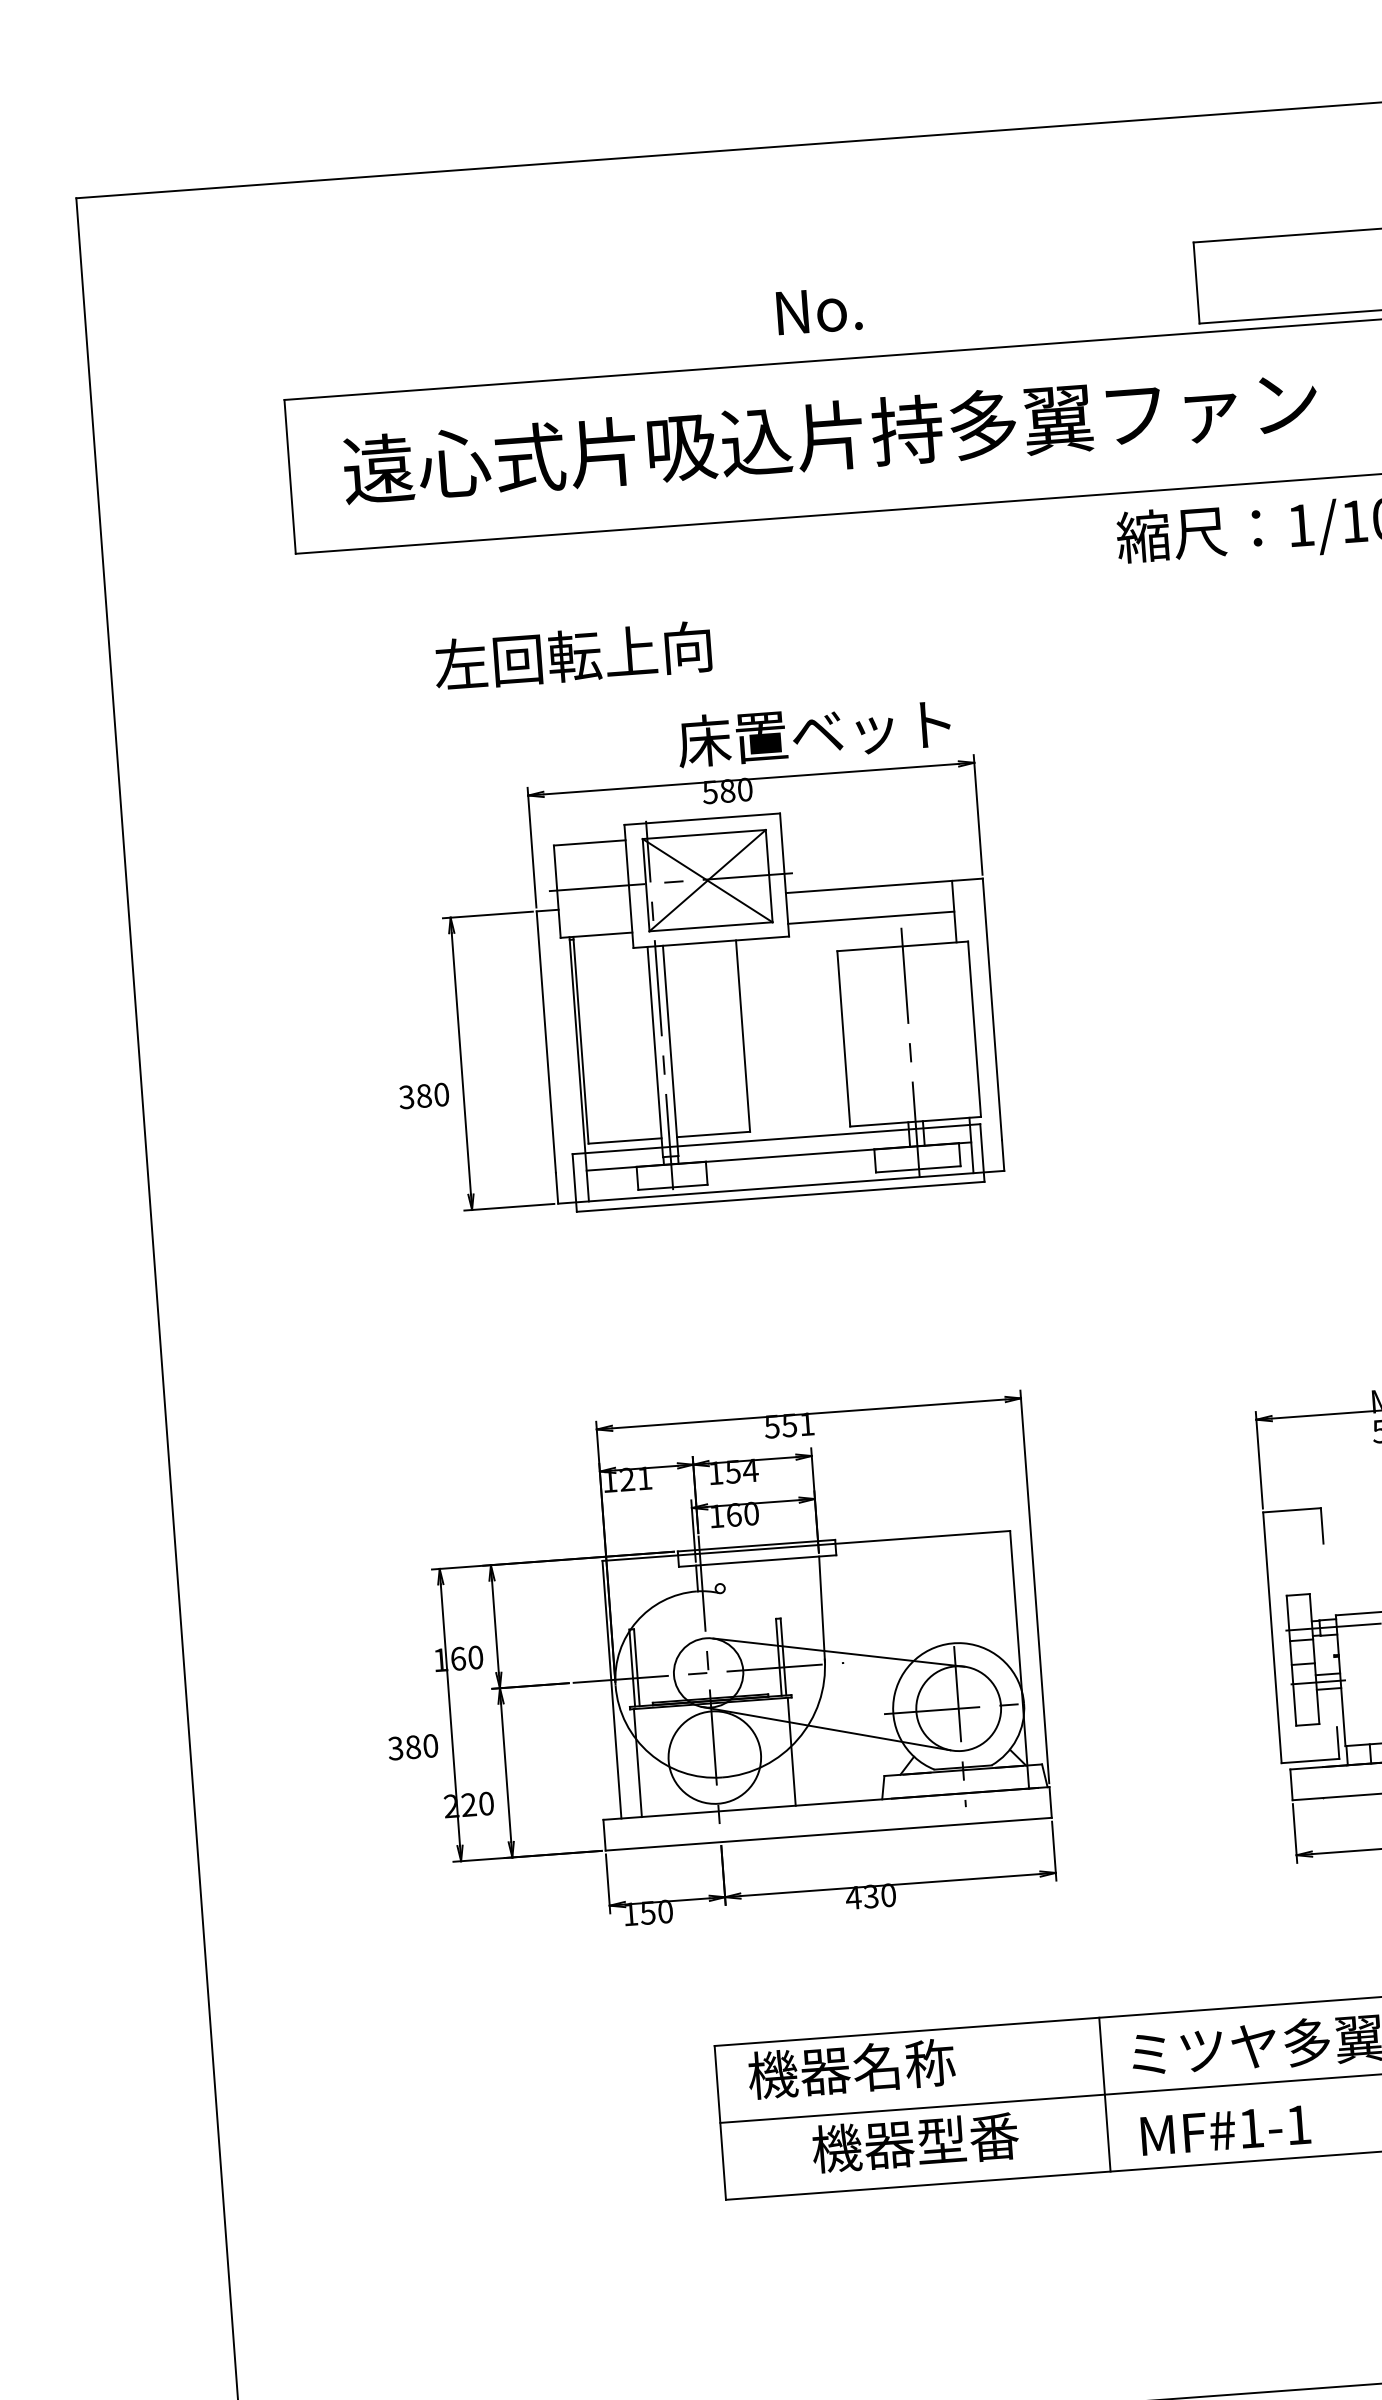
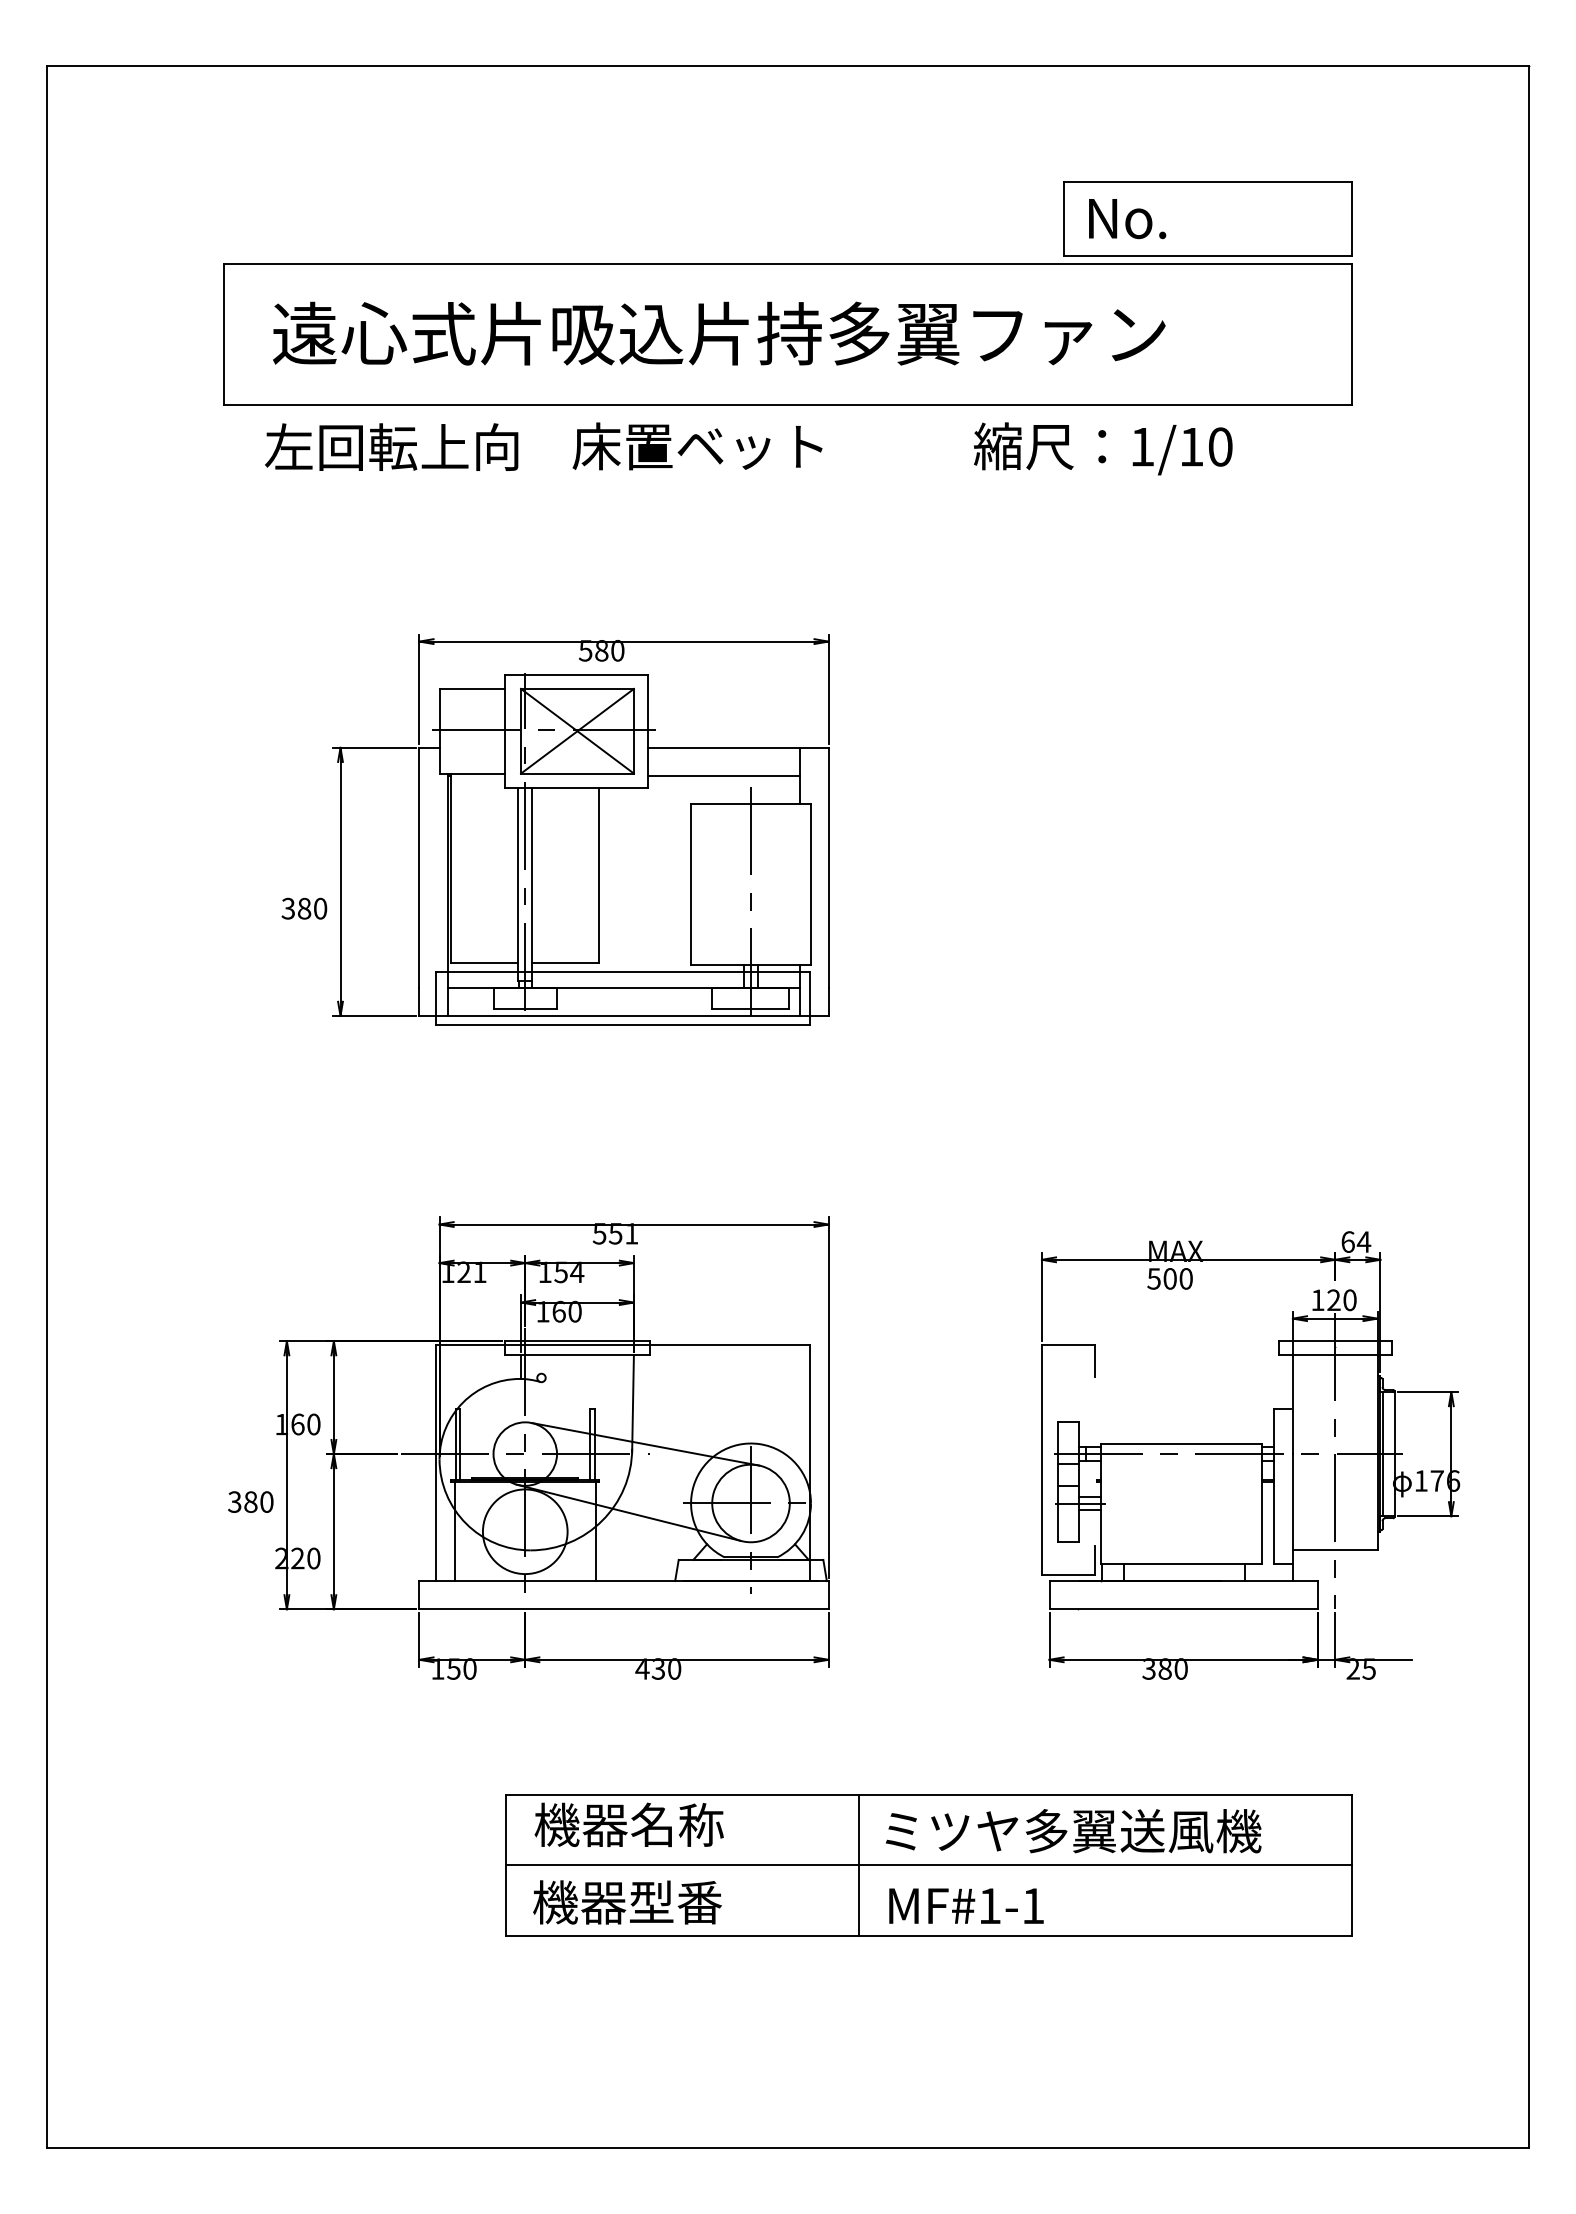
text: (819, 311) -> (1127, 219), moved
text: (572, 655) -> (391, 446), moved
text: (814, 732) -> (697, 446), moved
text: (915, 2142) -> (627, 1902), moved

